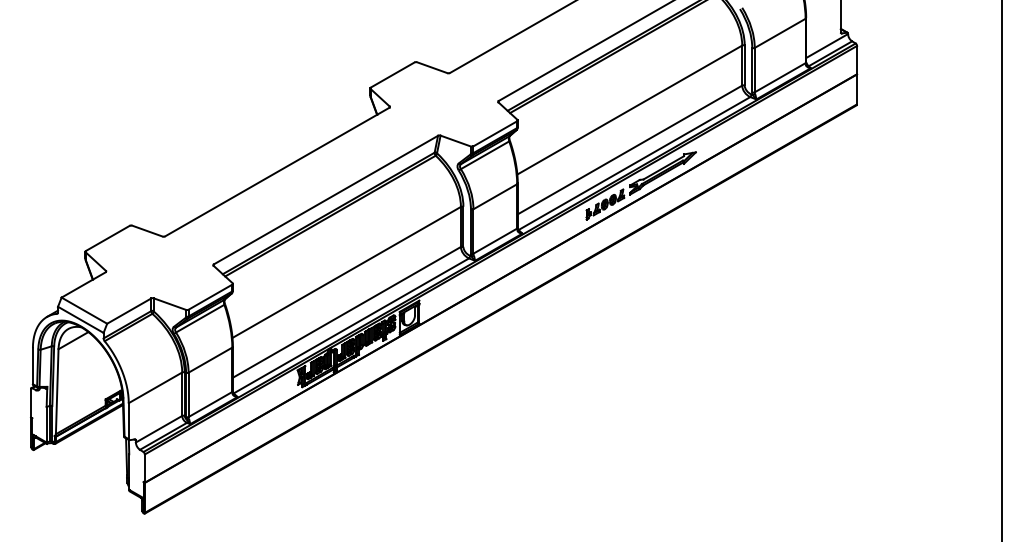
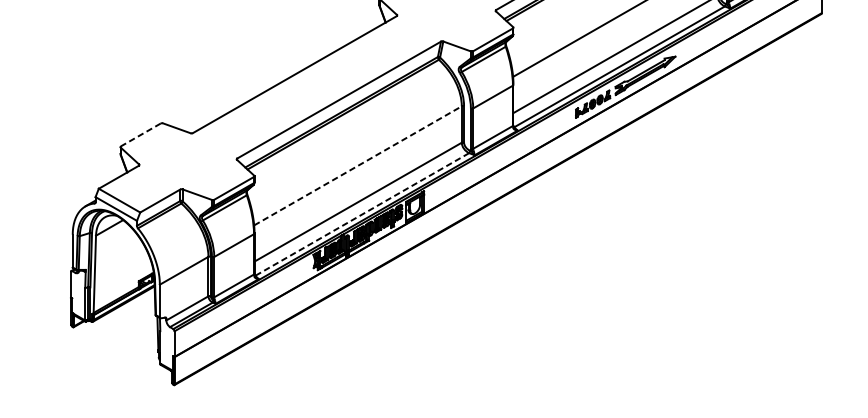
line: (107, 238) -> (140, 135), solid -> dashed
line: (346, 272) -> (357, 165), solid -> dashed
line: (351, 325) -> (362, 214), solid -> dashed

